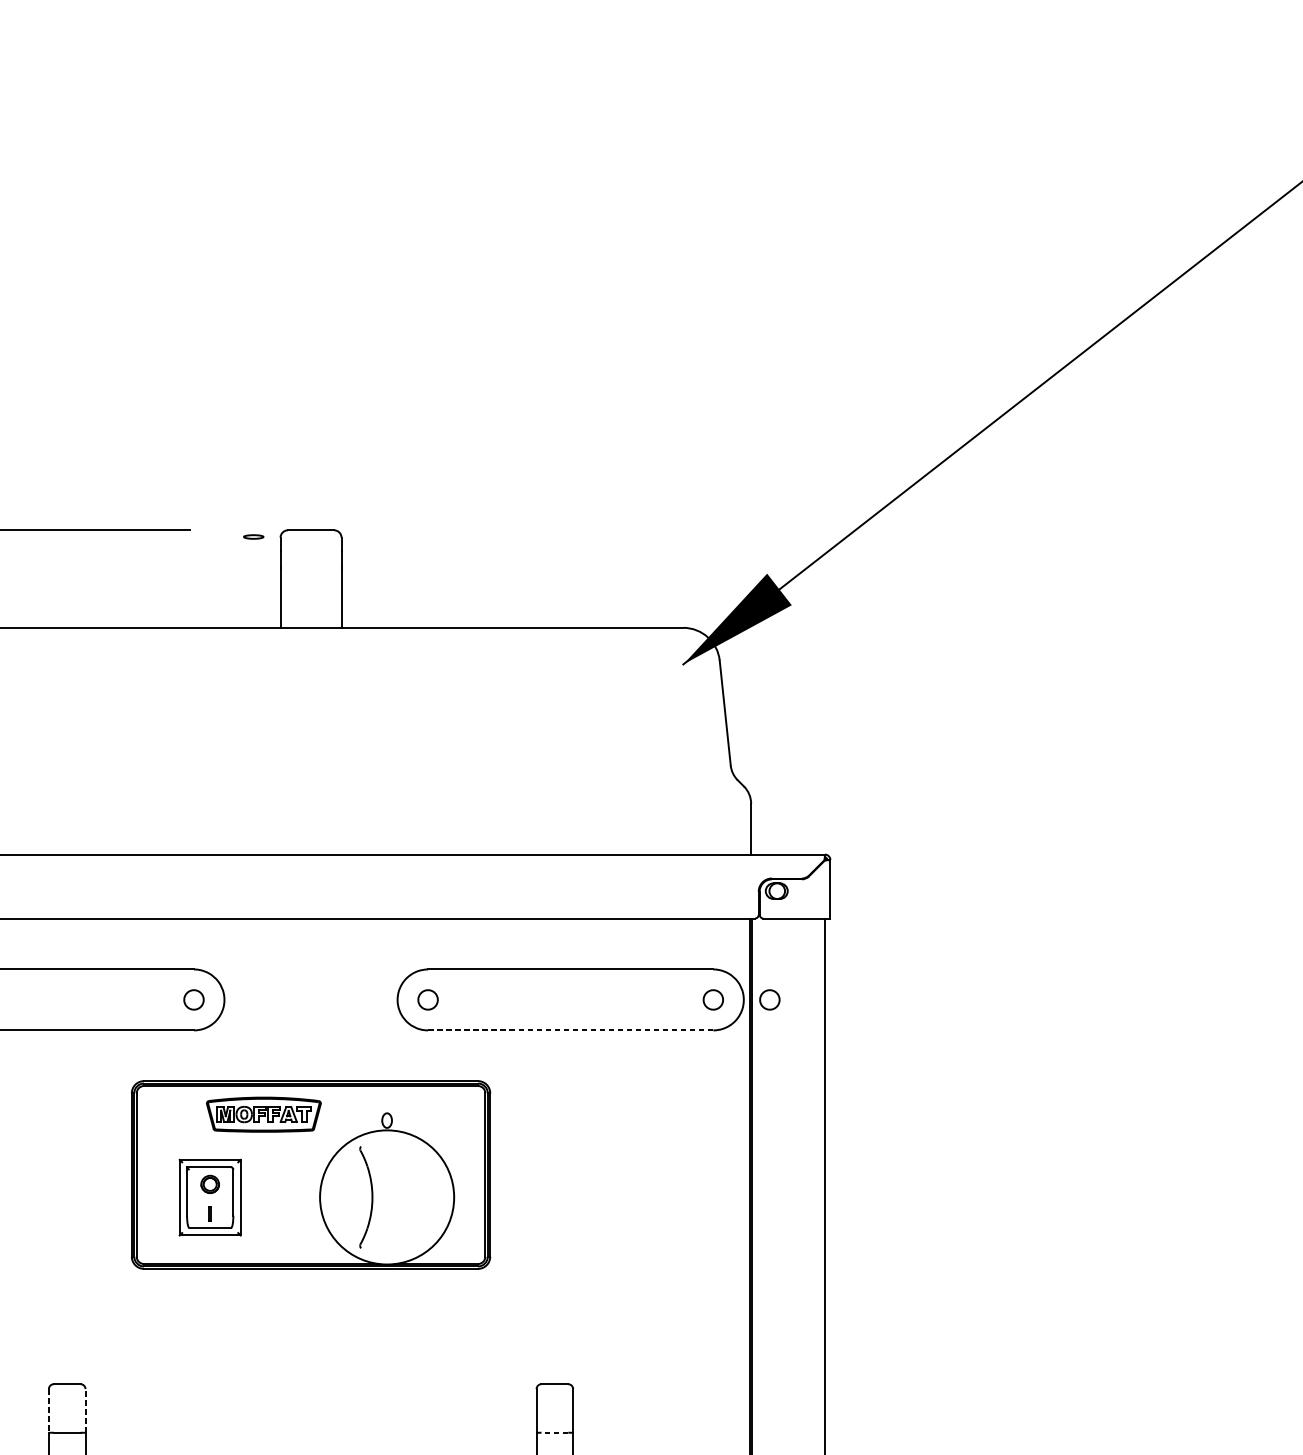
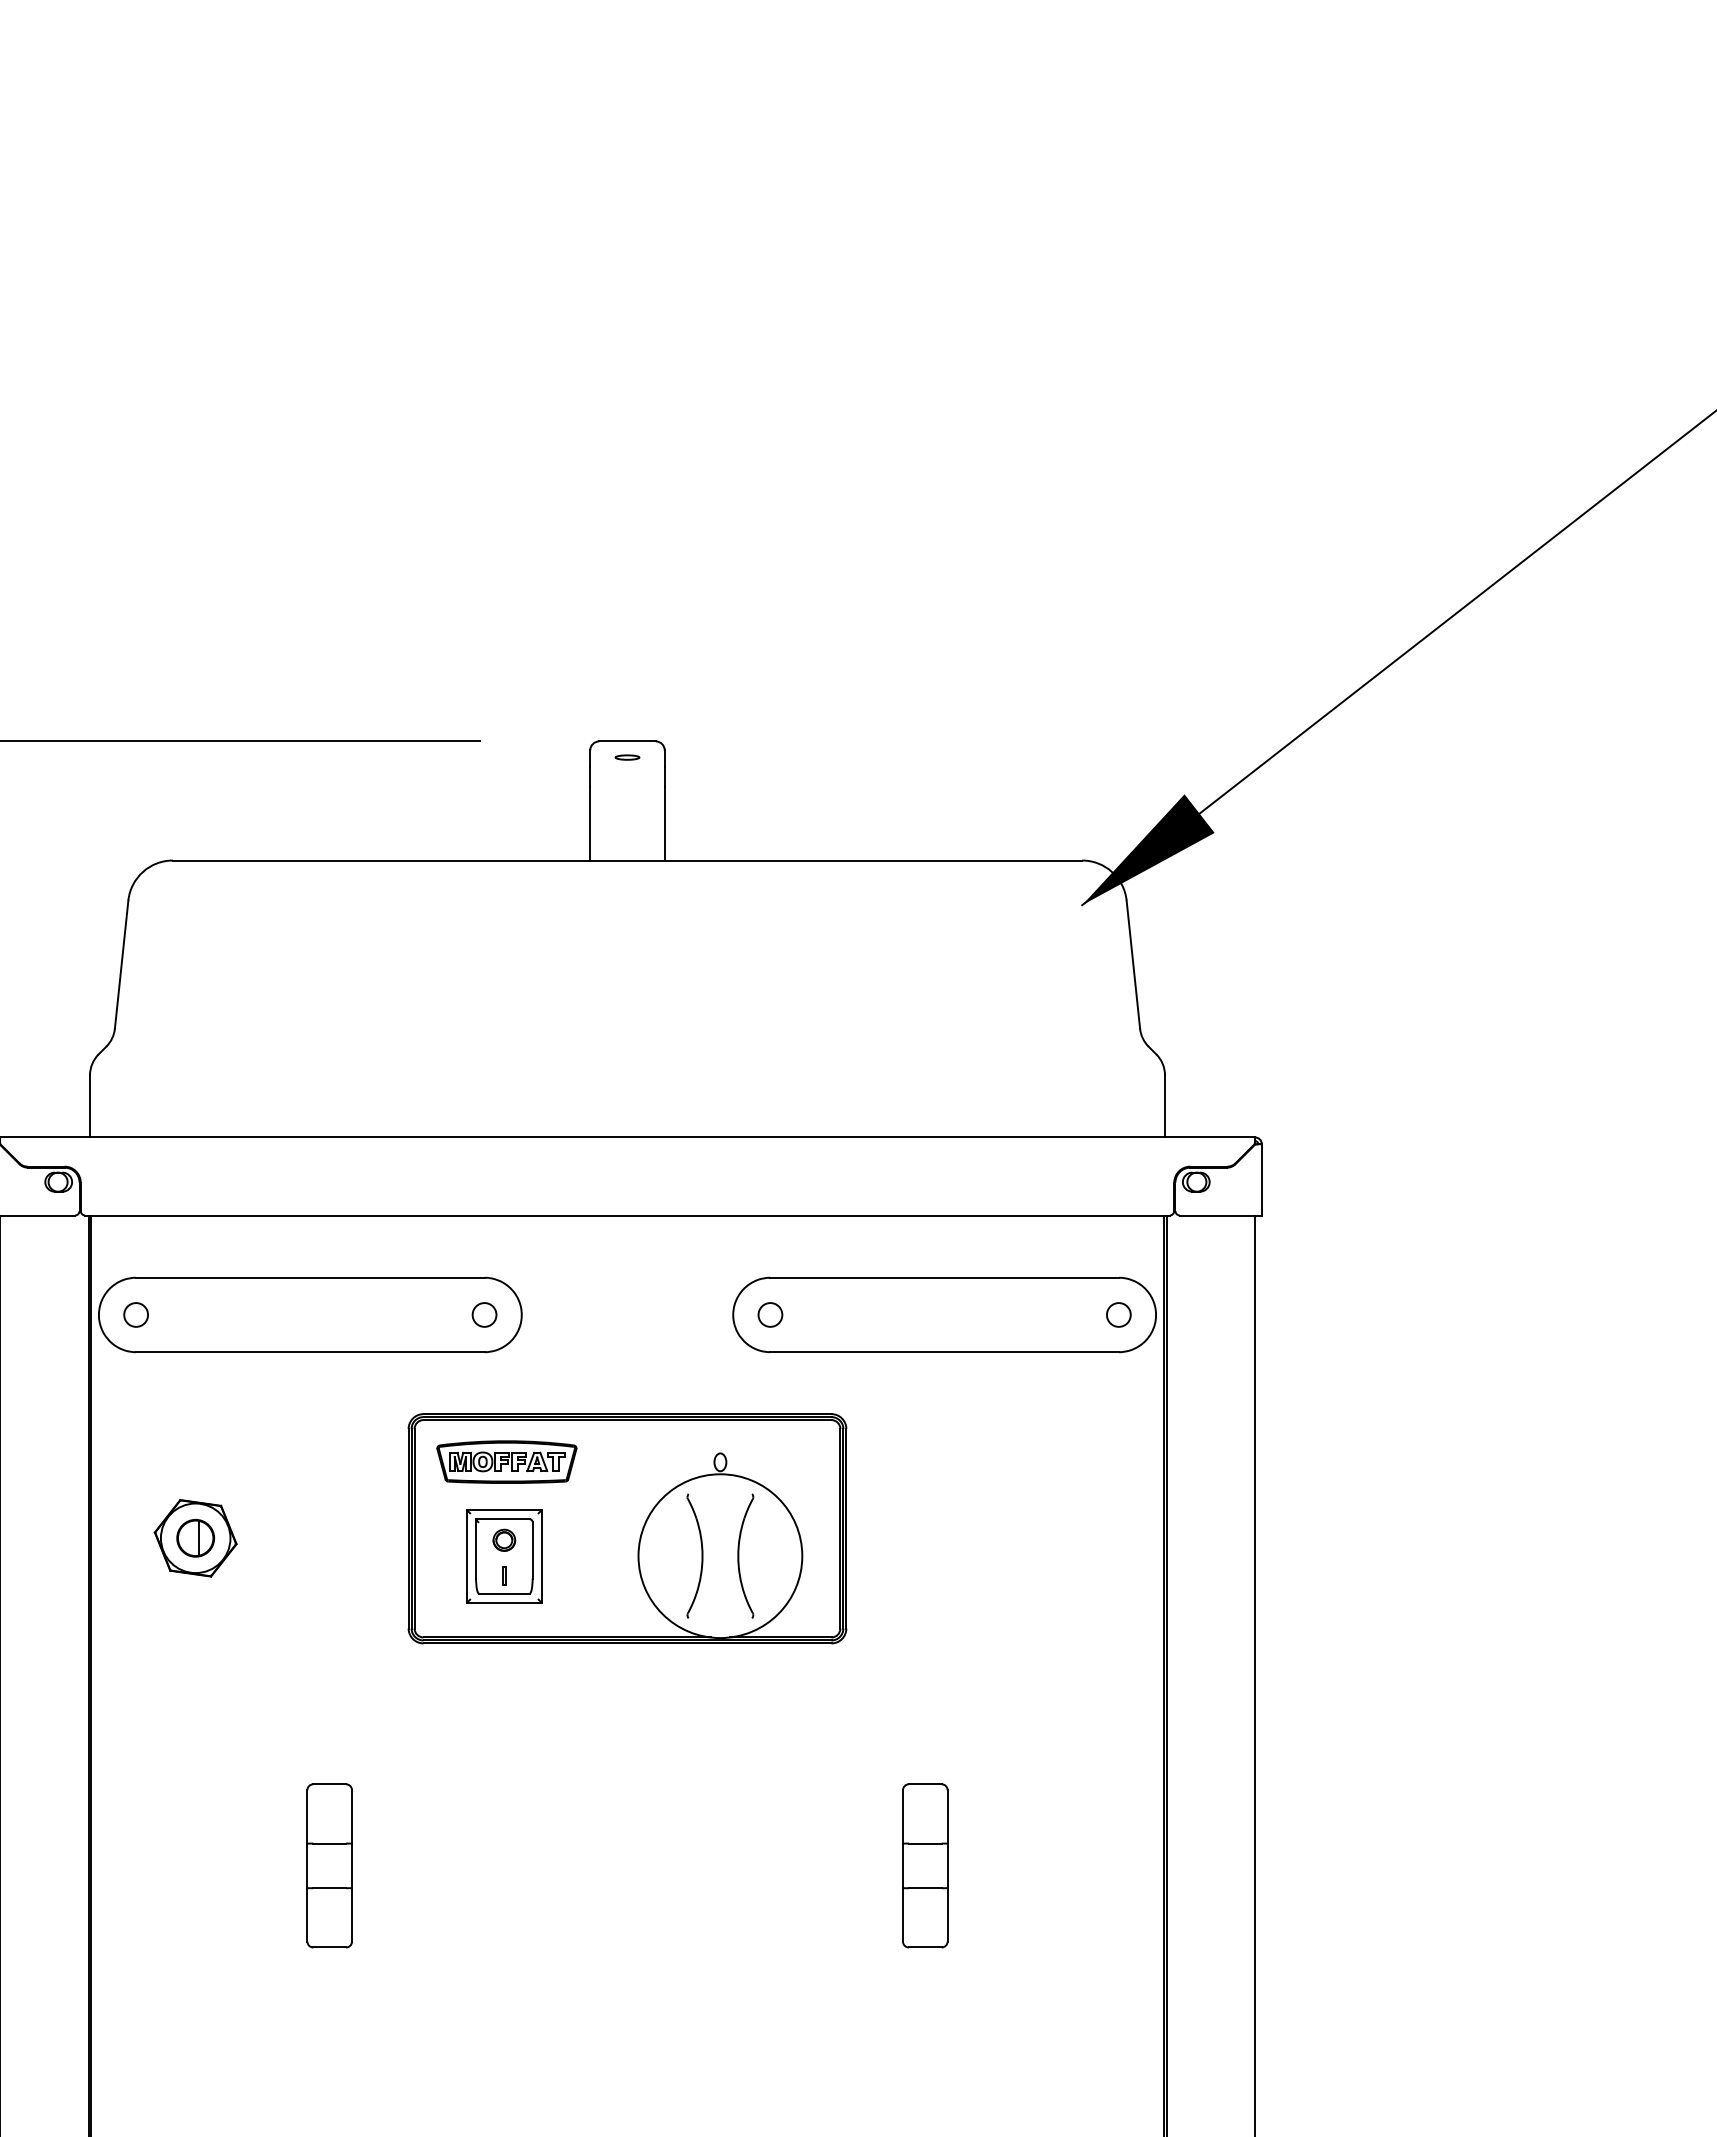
part: (253, 536) -> (627, 757), moved
part: (769, 999) -> (1187, 1314), removed
line: (570, 1030) -> (944, 1352), dashed -> solid
part: (263, 1114) -> (506, 1461), moved
part: (407, 1196) -> (745, 1555), added
line: (49, 1410) -> (307, 1816), dashed -> solid
line: (85, 1410) -> (352, 1816), dashed -> solid
line: (554, 1432) -> (924, 1843), dashed -> solid

